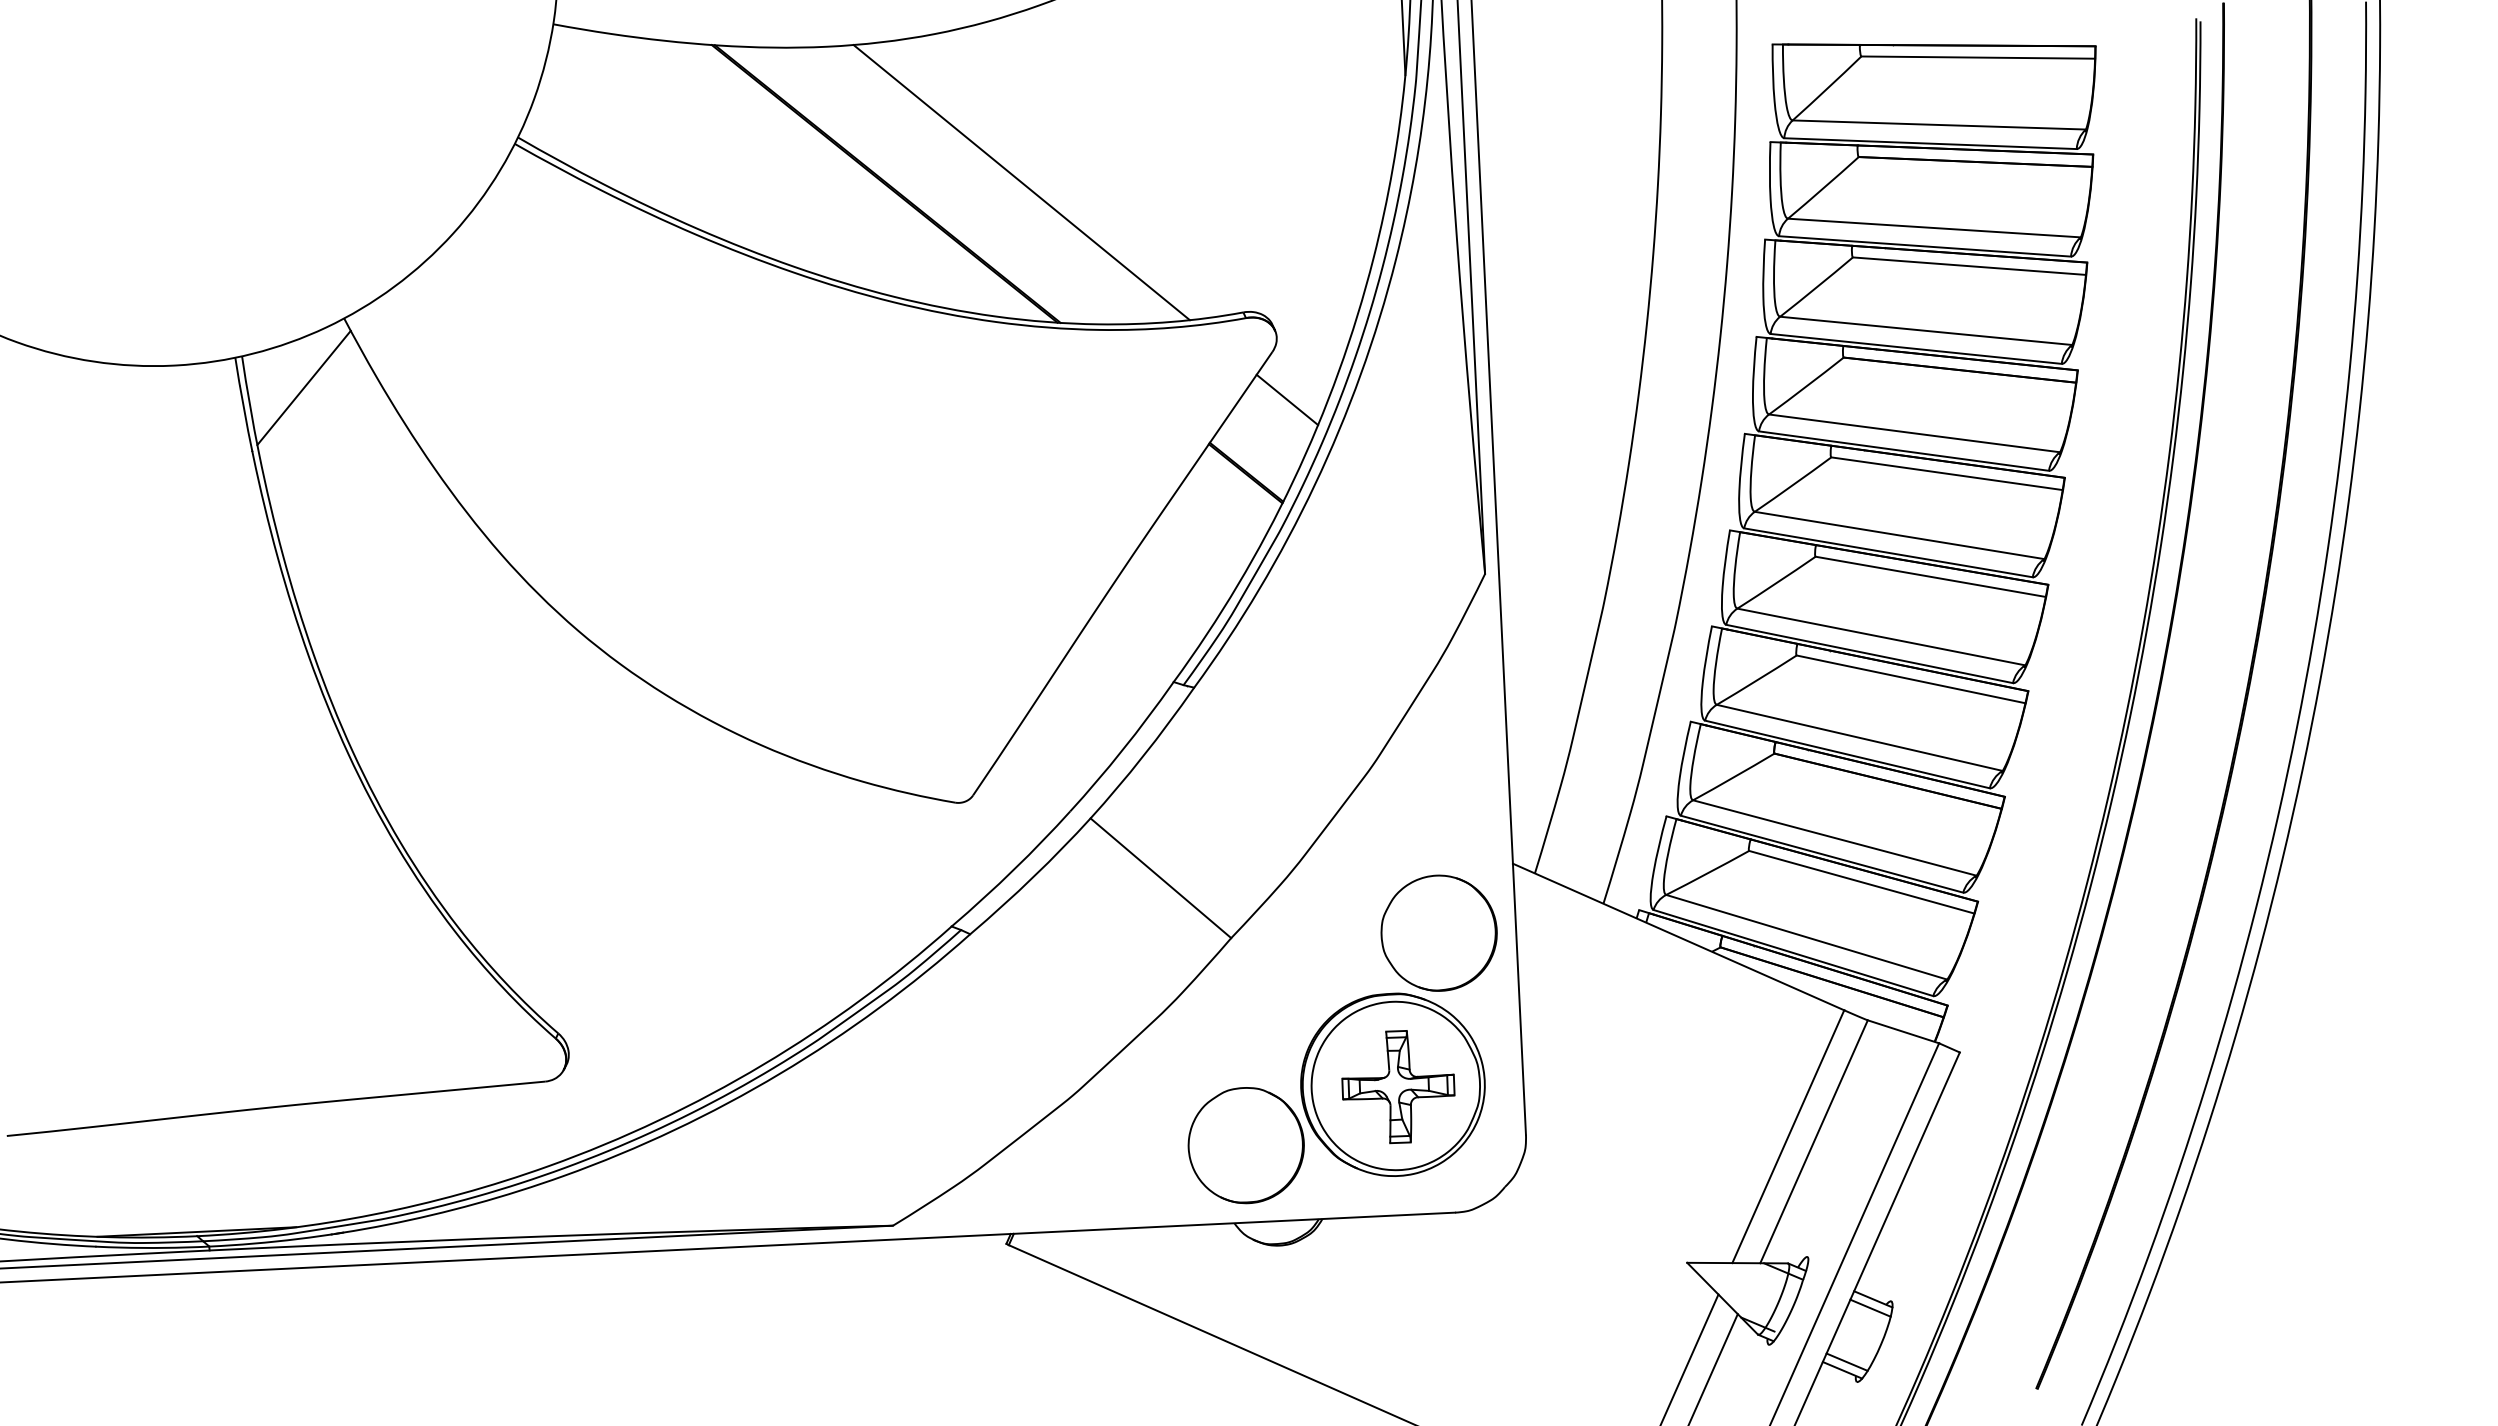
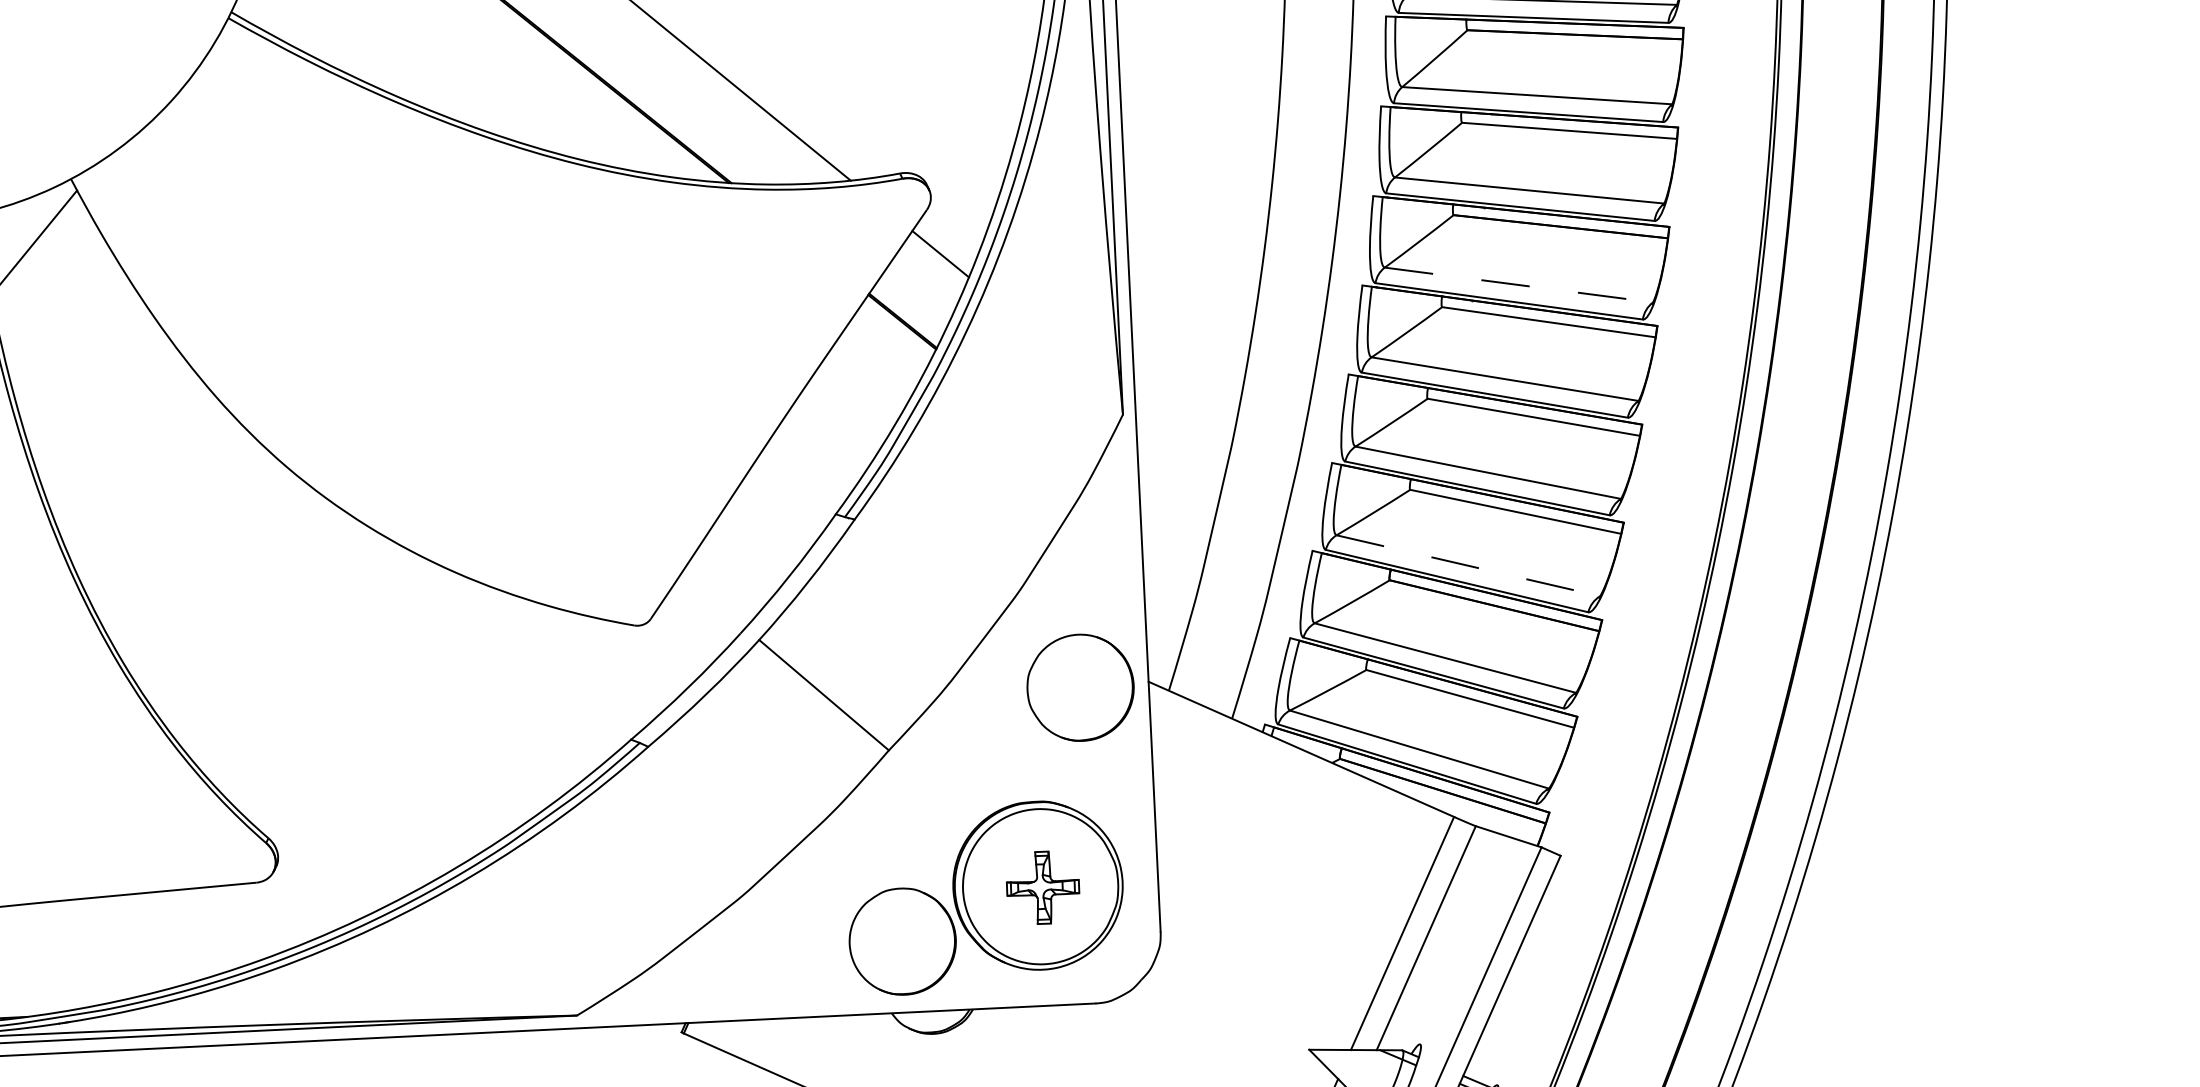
line: (1914, 433) -> (1518, 285), solid -> dashed
line: (1859, 737) -> (1468, 565), solid -> dashed
part: (1438, 932) -> (1079, 687), moved
part: (1398, 1087) -> (1043, 888), size x0.7

